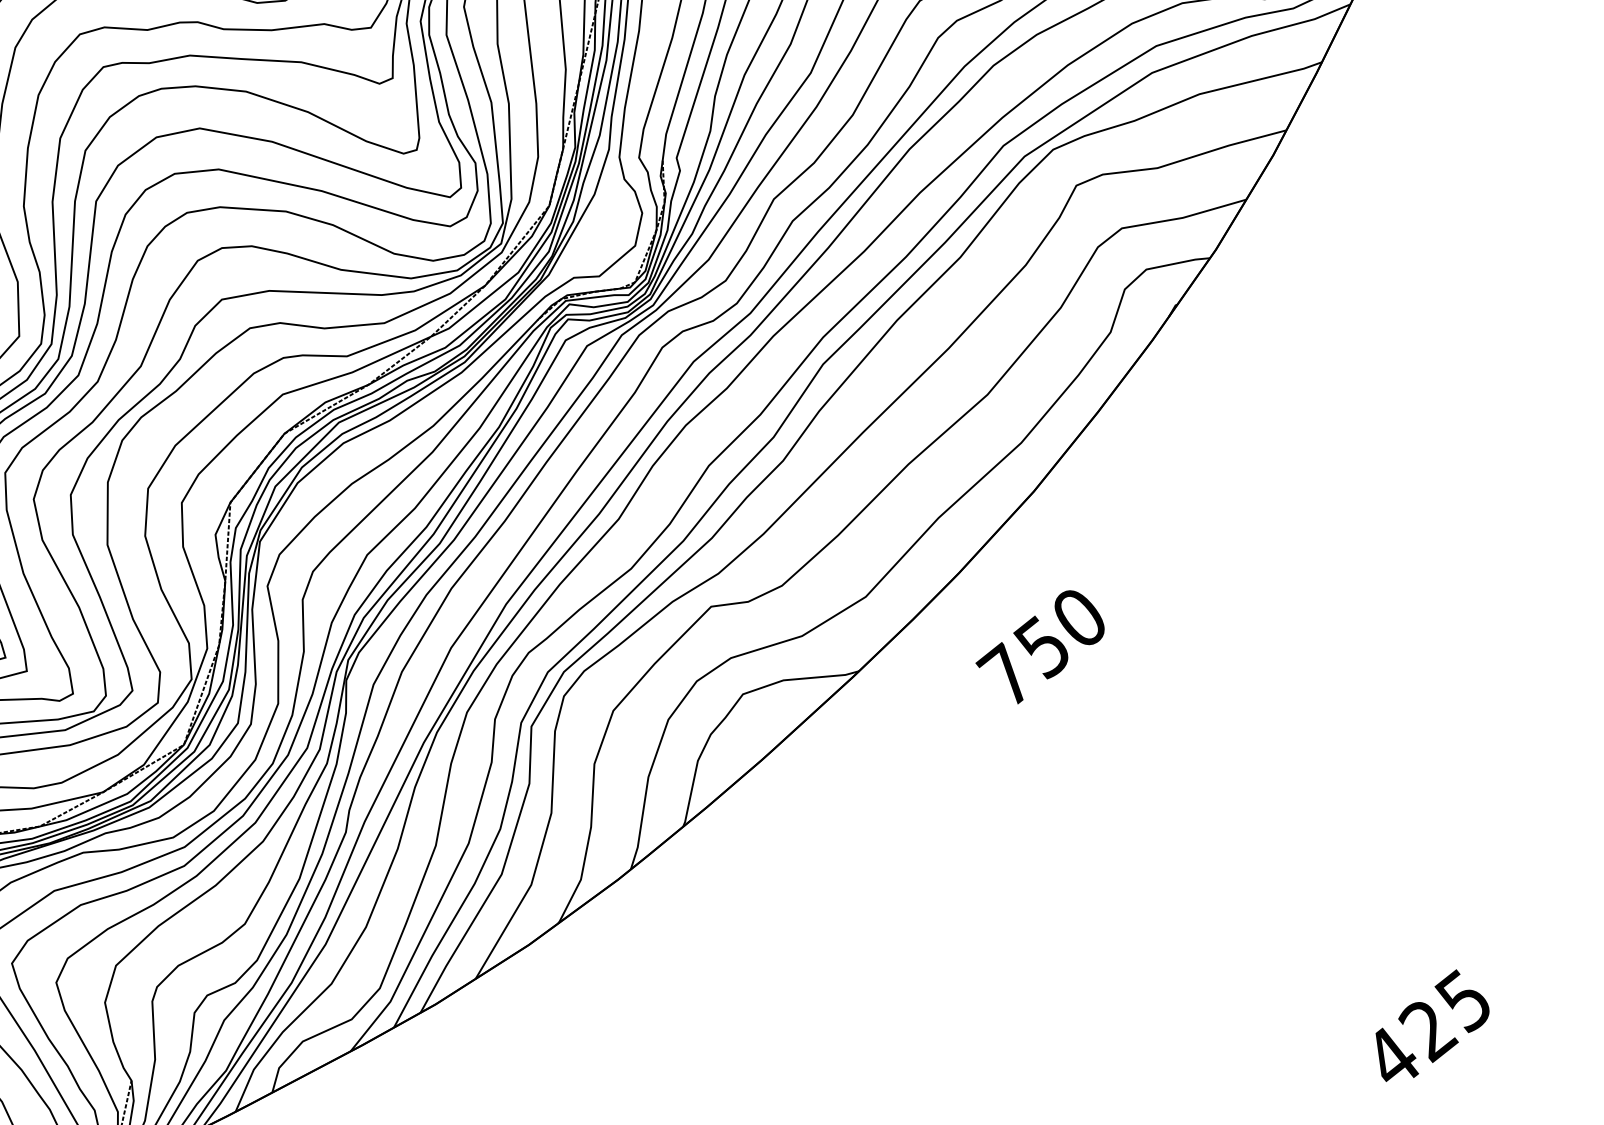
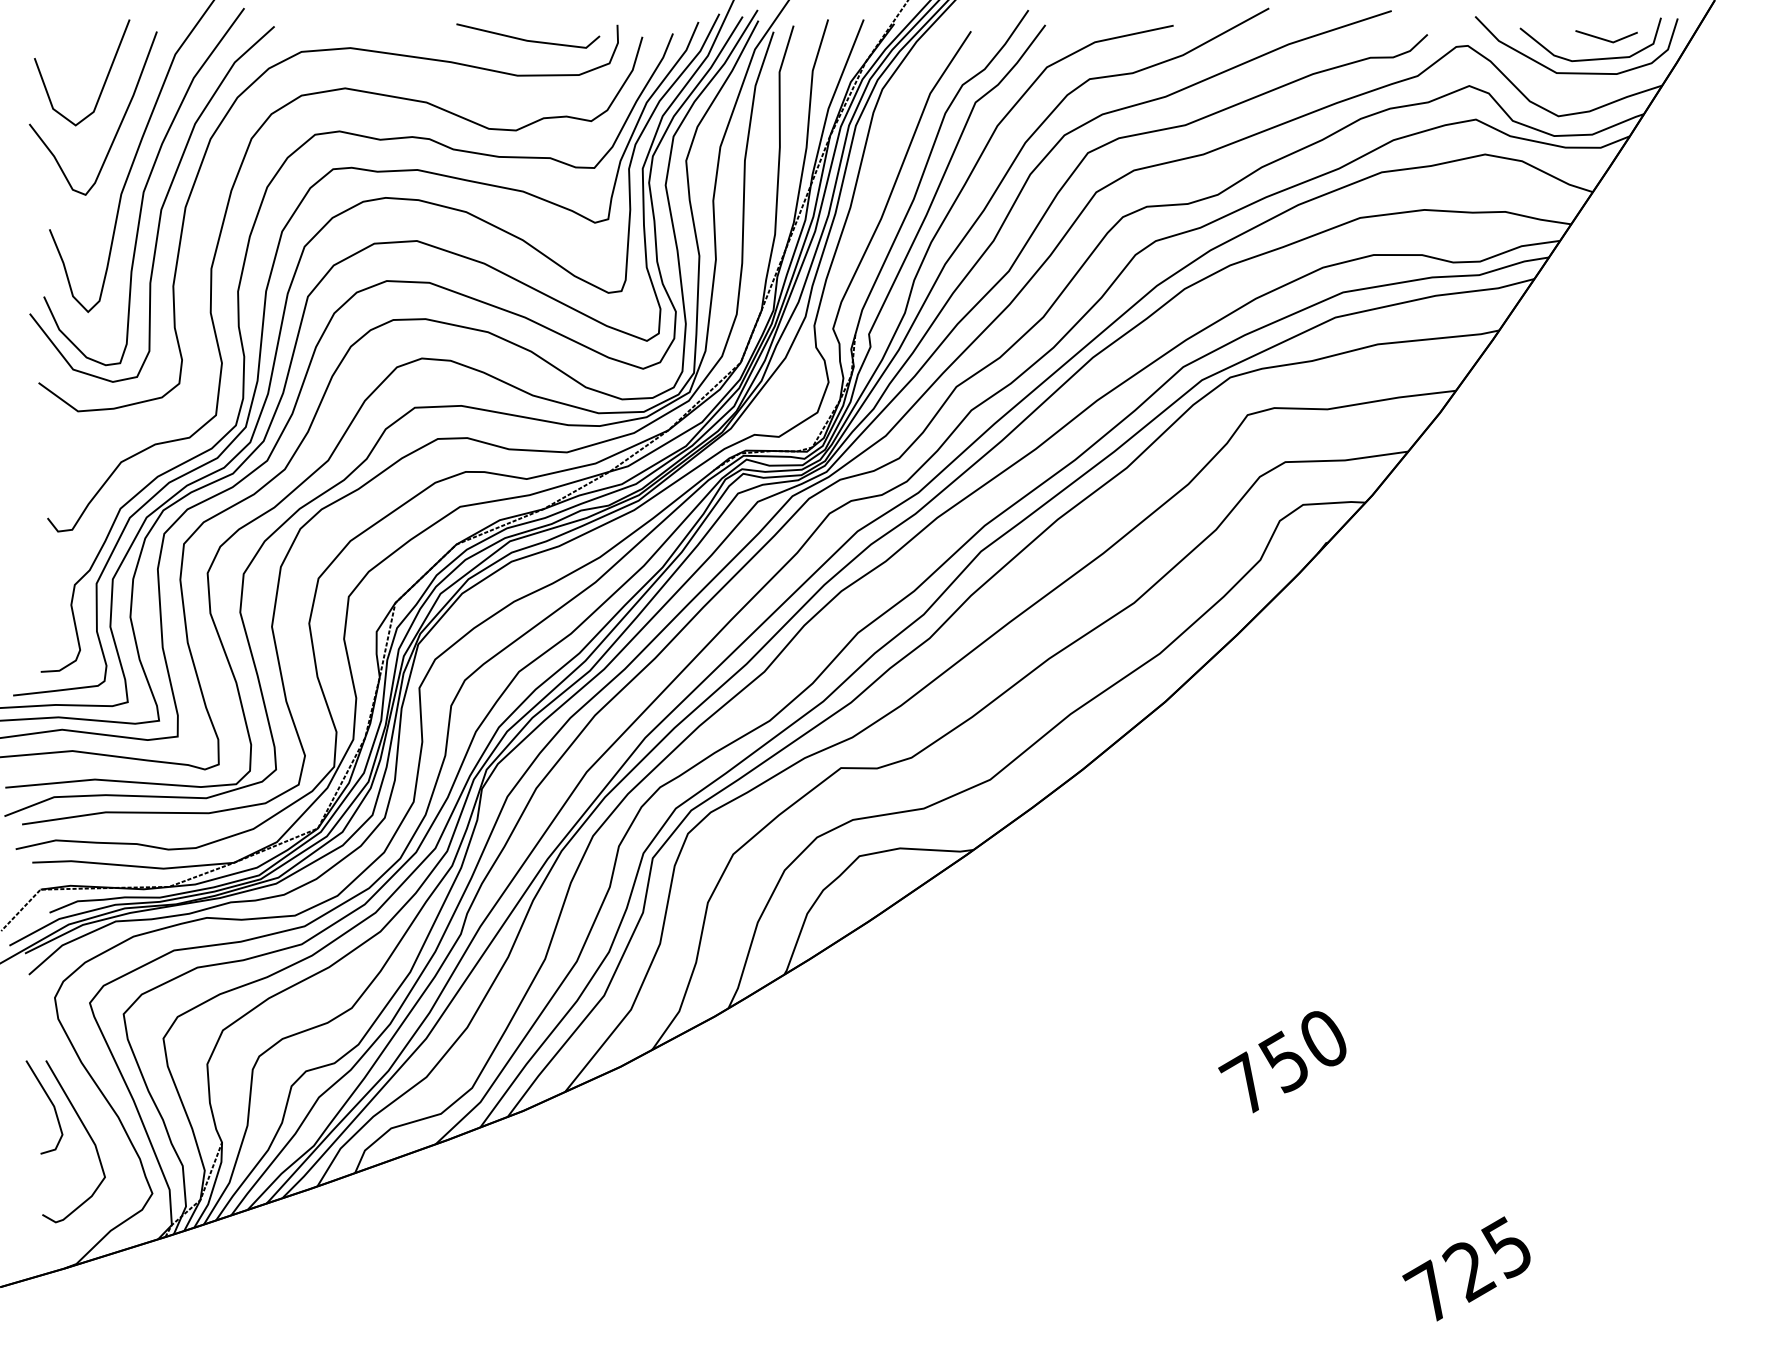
text: (1040, 648) -> (1282, 1062), moved
text: (1389, 1056) -> (1428, 1290), 425 -> 725

